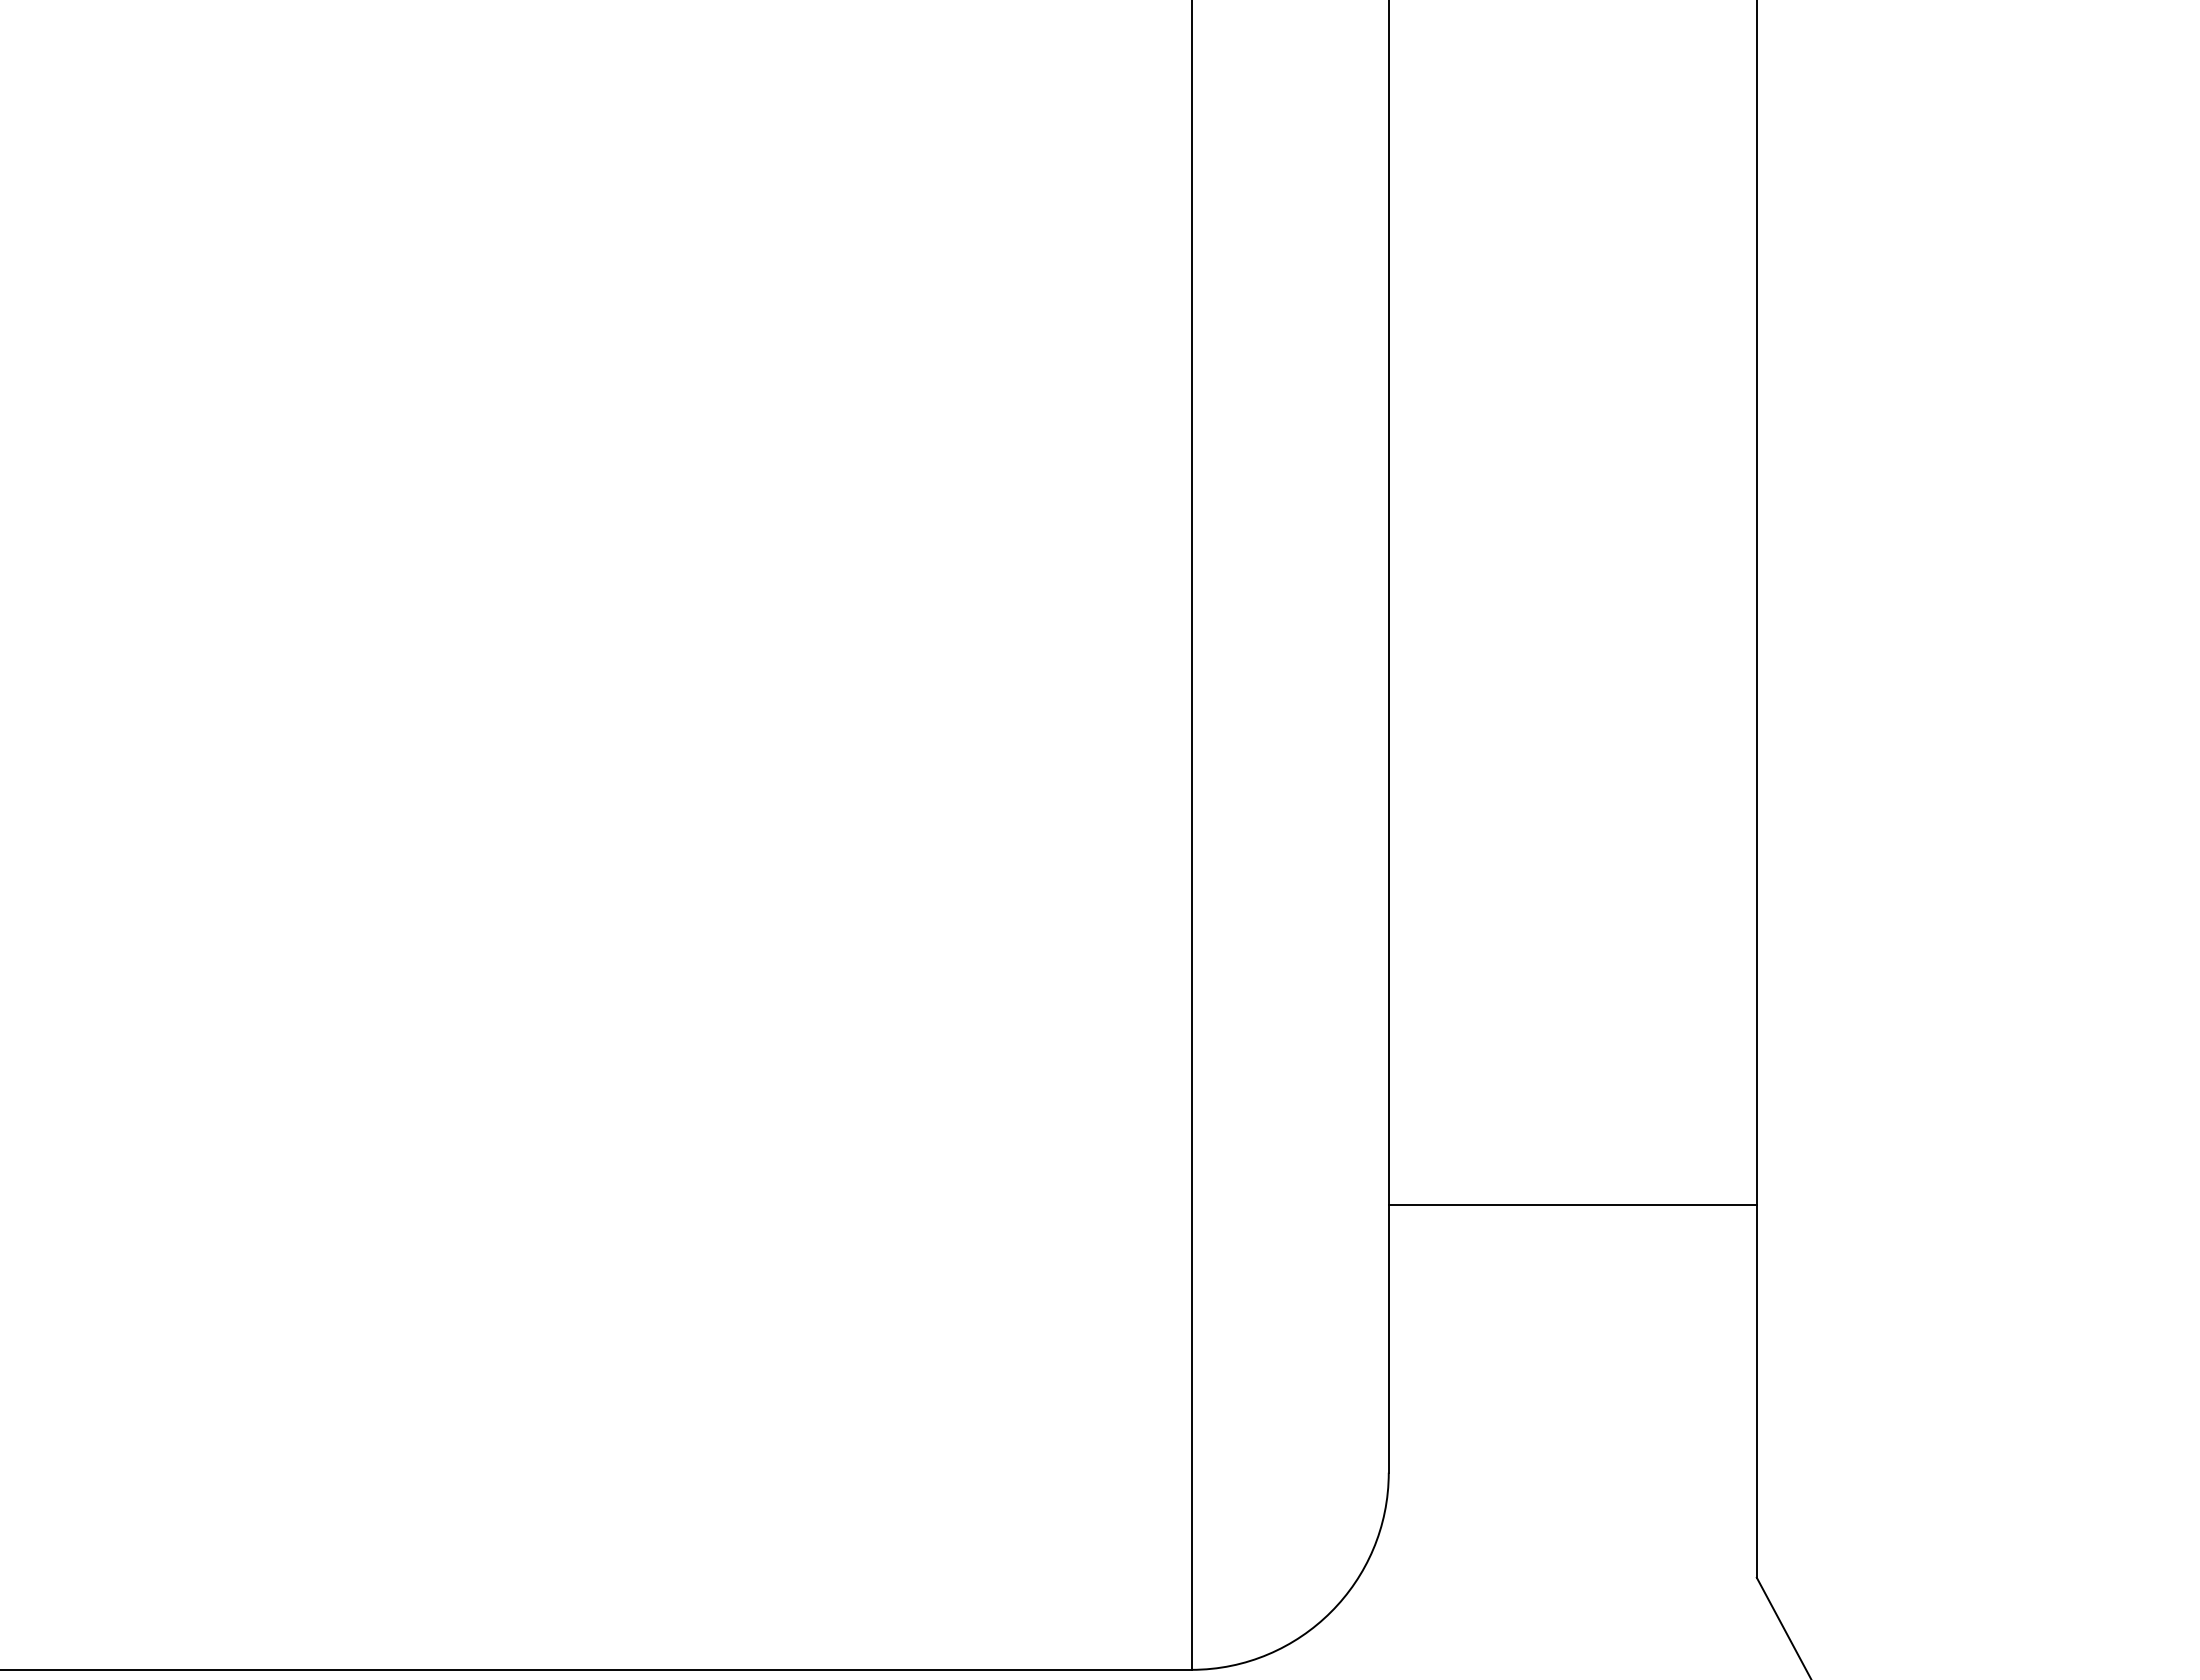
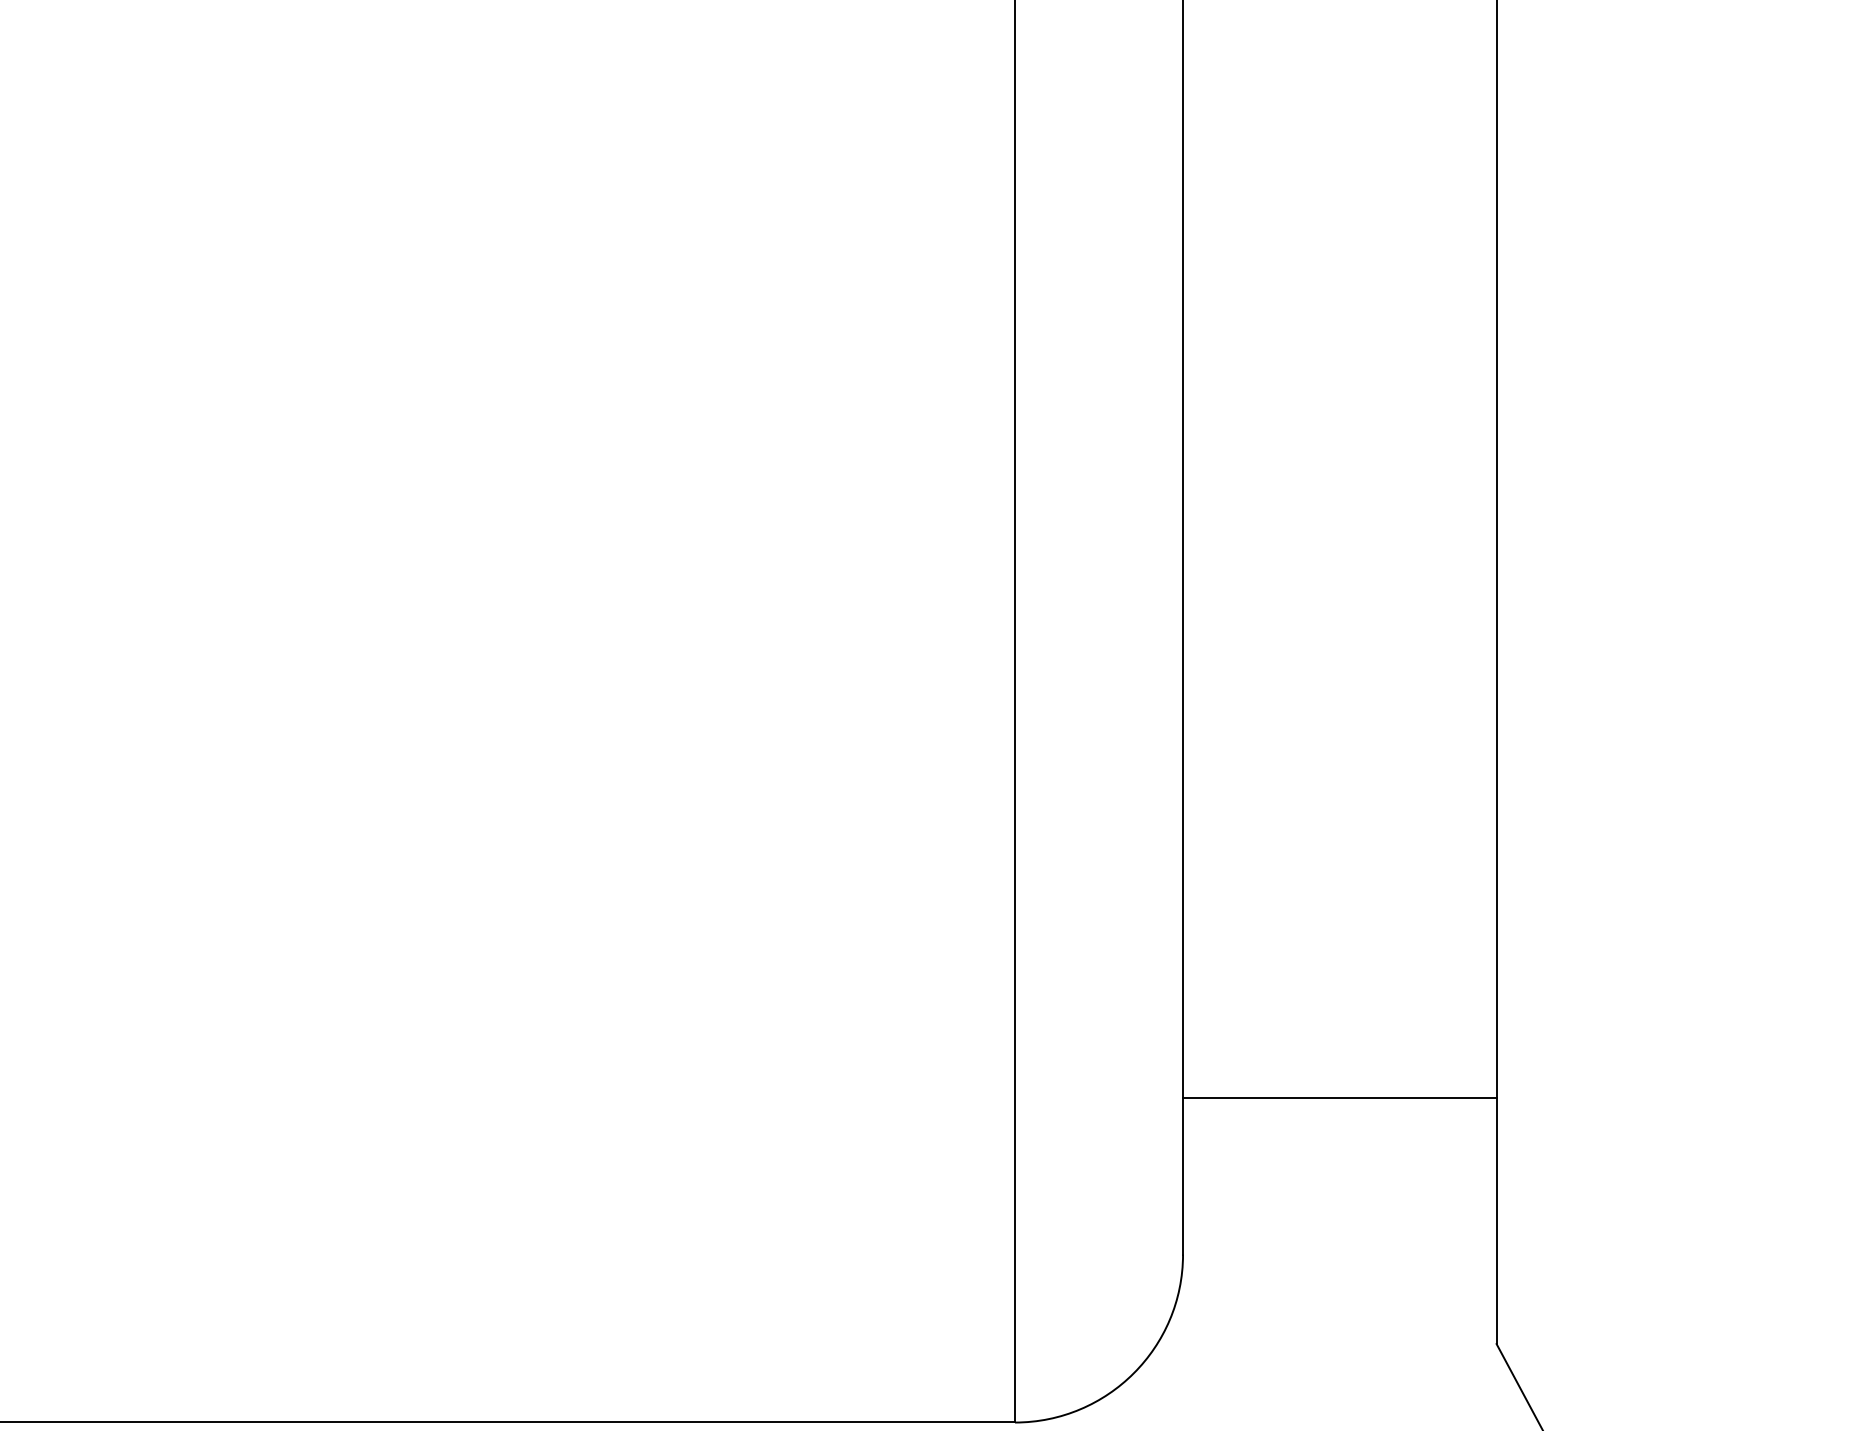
line: (1572, 1204) -> (1339, 1097), moved

